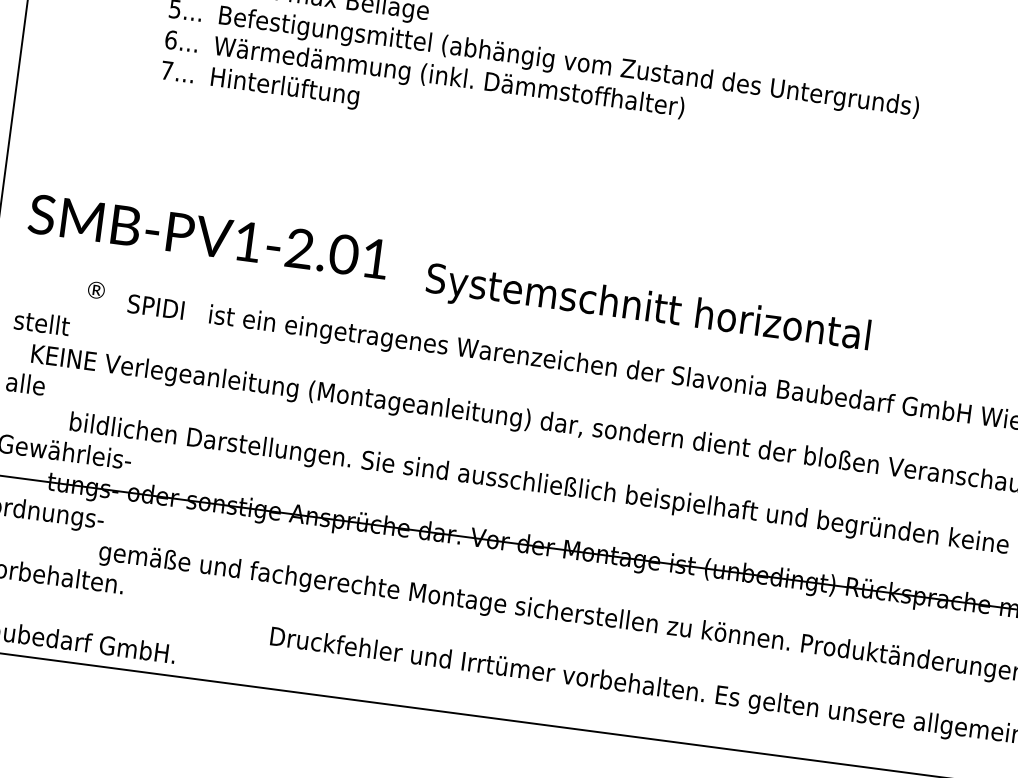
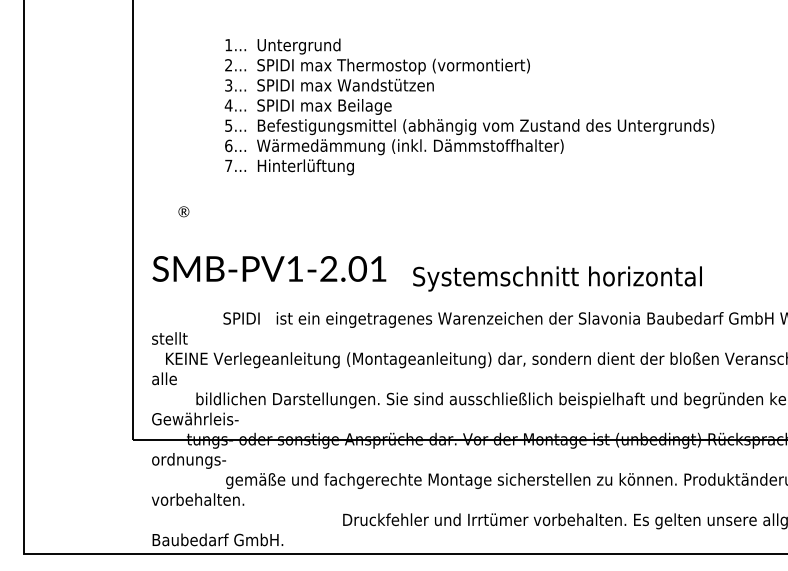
text: (95, 289) -> (183, 211), moved

